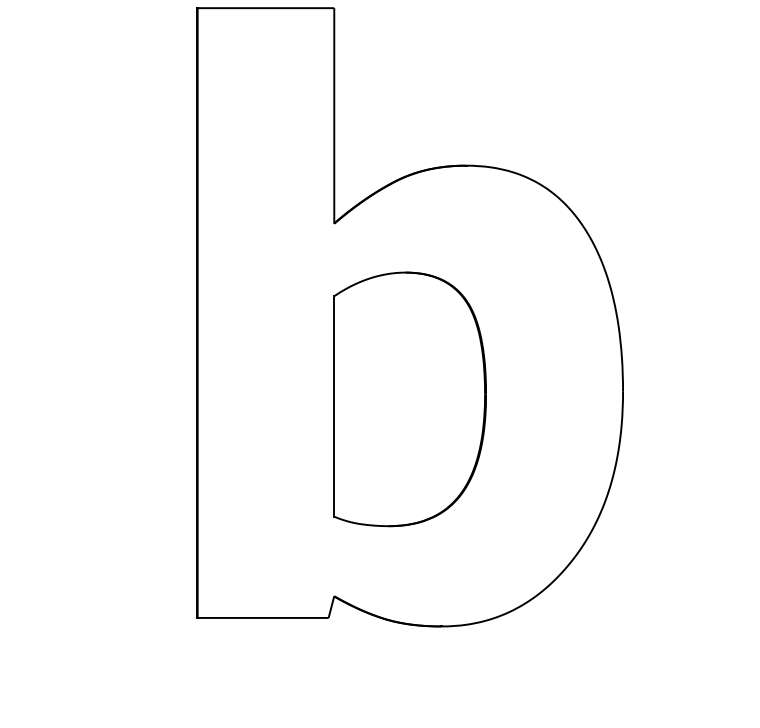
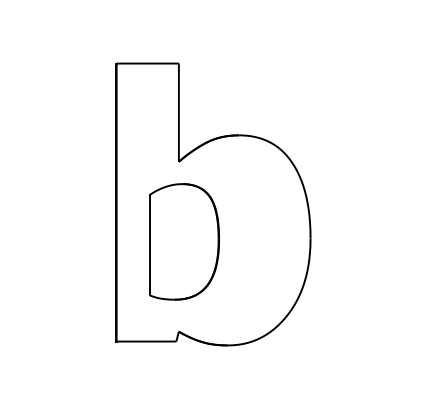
part: (410, 398) -> (184, 241), moved

